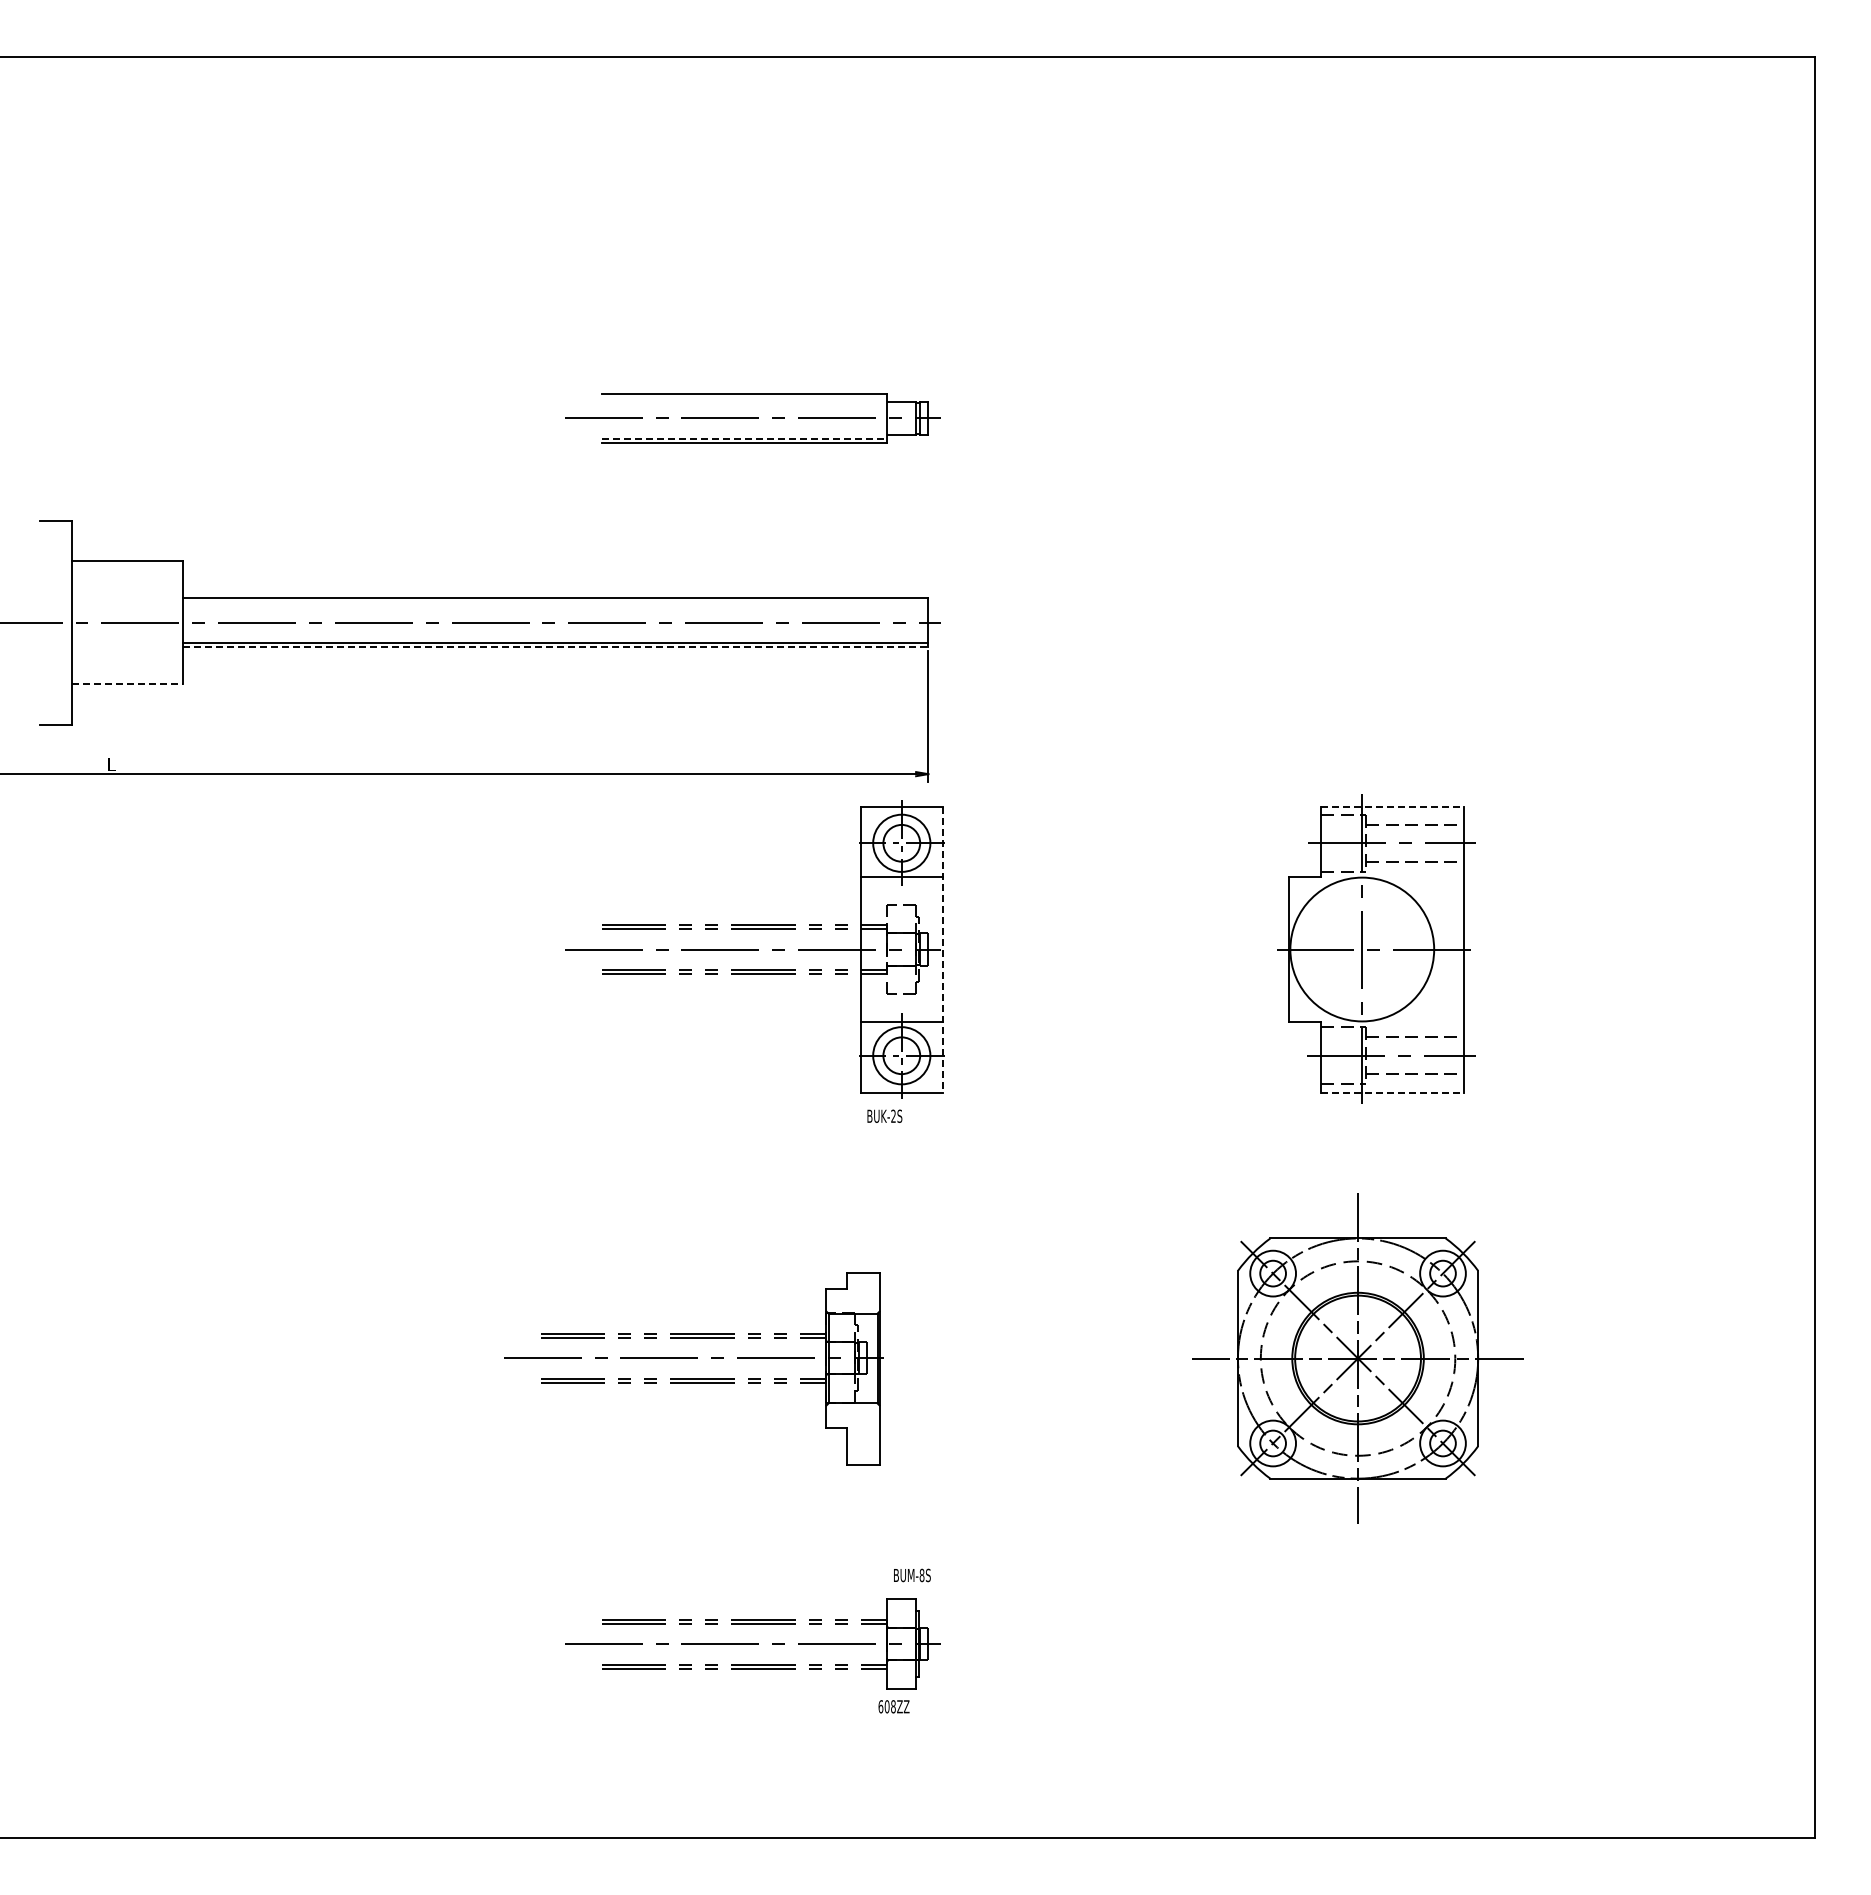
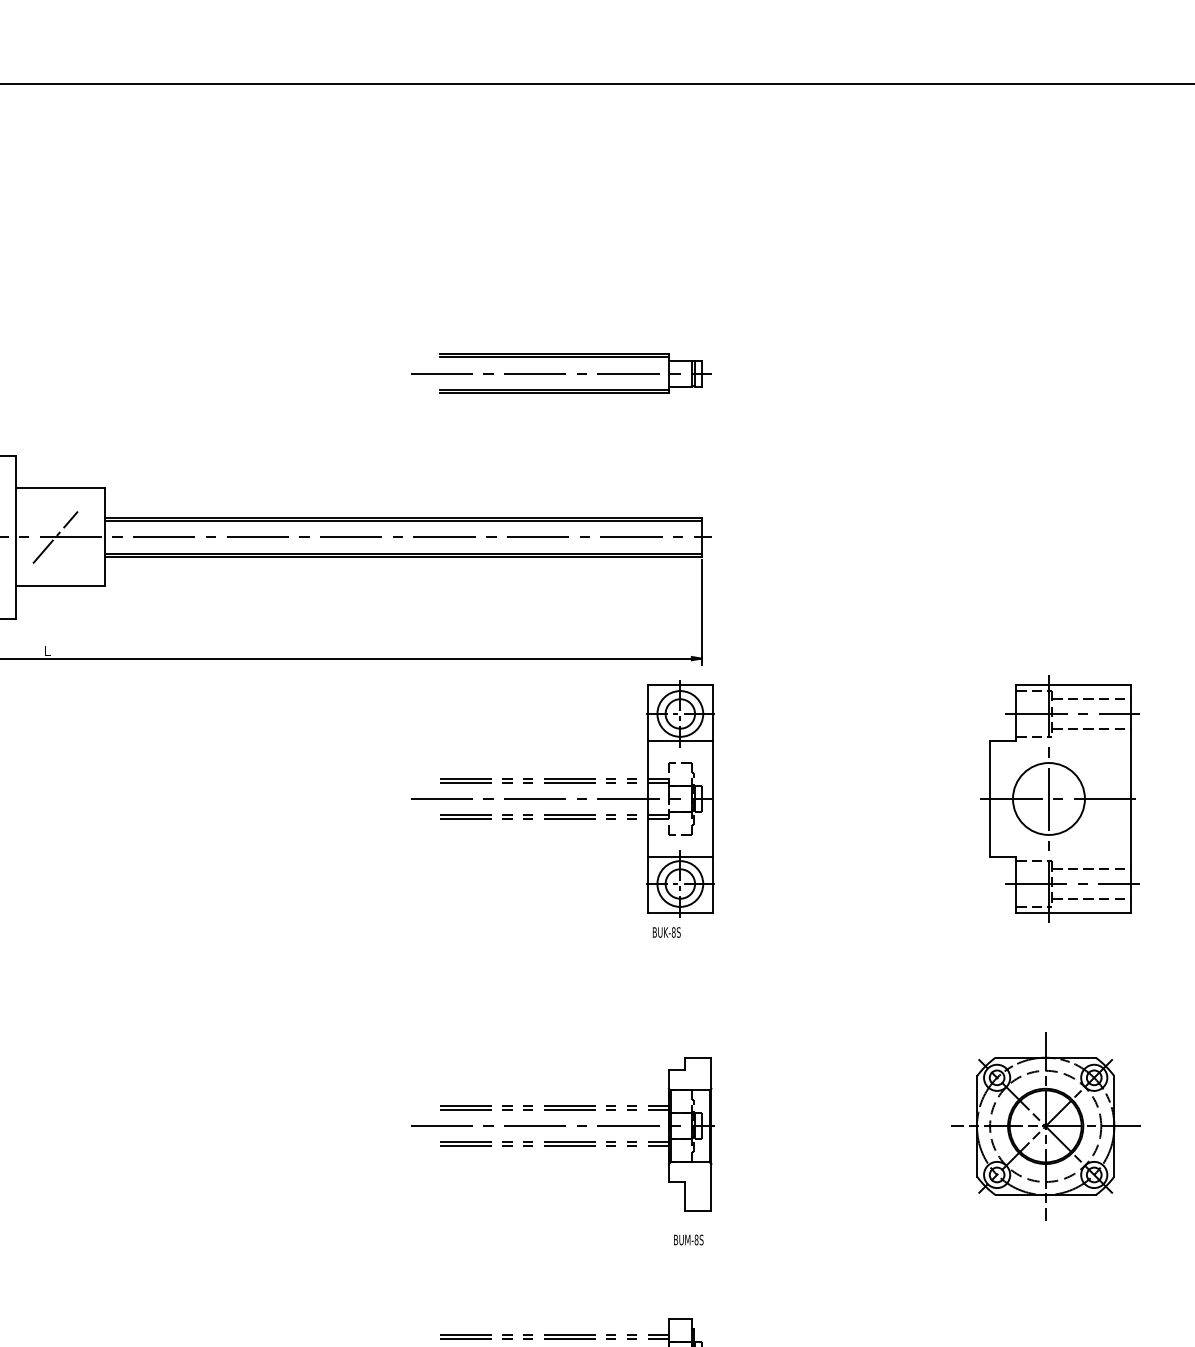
line: (744, 397) -> (554, 357), added
line: (744, 438) -> (554, 389), dashed -> solid
line: (555, 602) -> (403, 521), added
line: (121, 622) -> (55, 537), added
line: (555, 647) -> (403, 557), dashed -> solid
line: (128, 683) -> (61, 586), dashed -> solid
line: (1393, 806) -> (1073, 684), dashed -> solid
line: (942, 949) -> (712, 798), dashed -> solid
circle: (1362, 949) -> (1049, 798), size x0.62
line: (1393, 1092) -> (1073, 913), dashed -> solid
text: (893, 1115) -> (673, 931), BUK-2S -> BUK-8S
part: (693, 1358) -> (562, 1126), moved
part: (1358, 1358) -> (1045, 1126), size x0.71
text: (912, 1575) -> (688, 1240), moved

